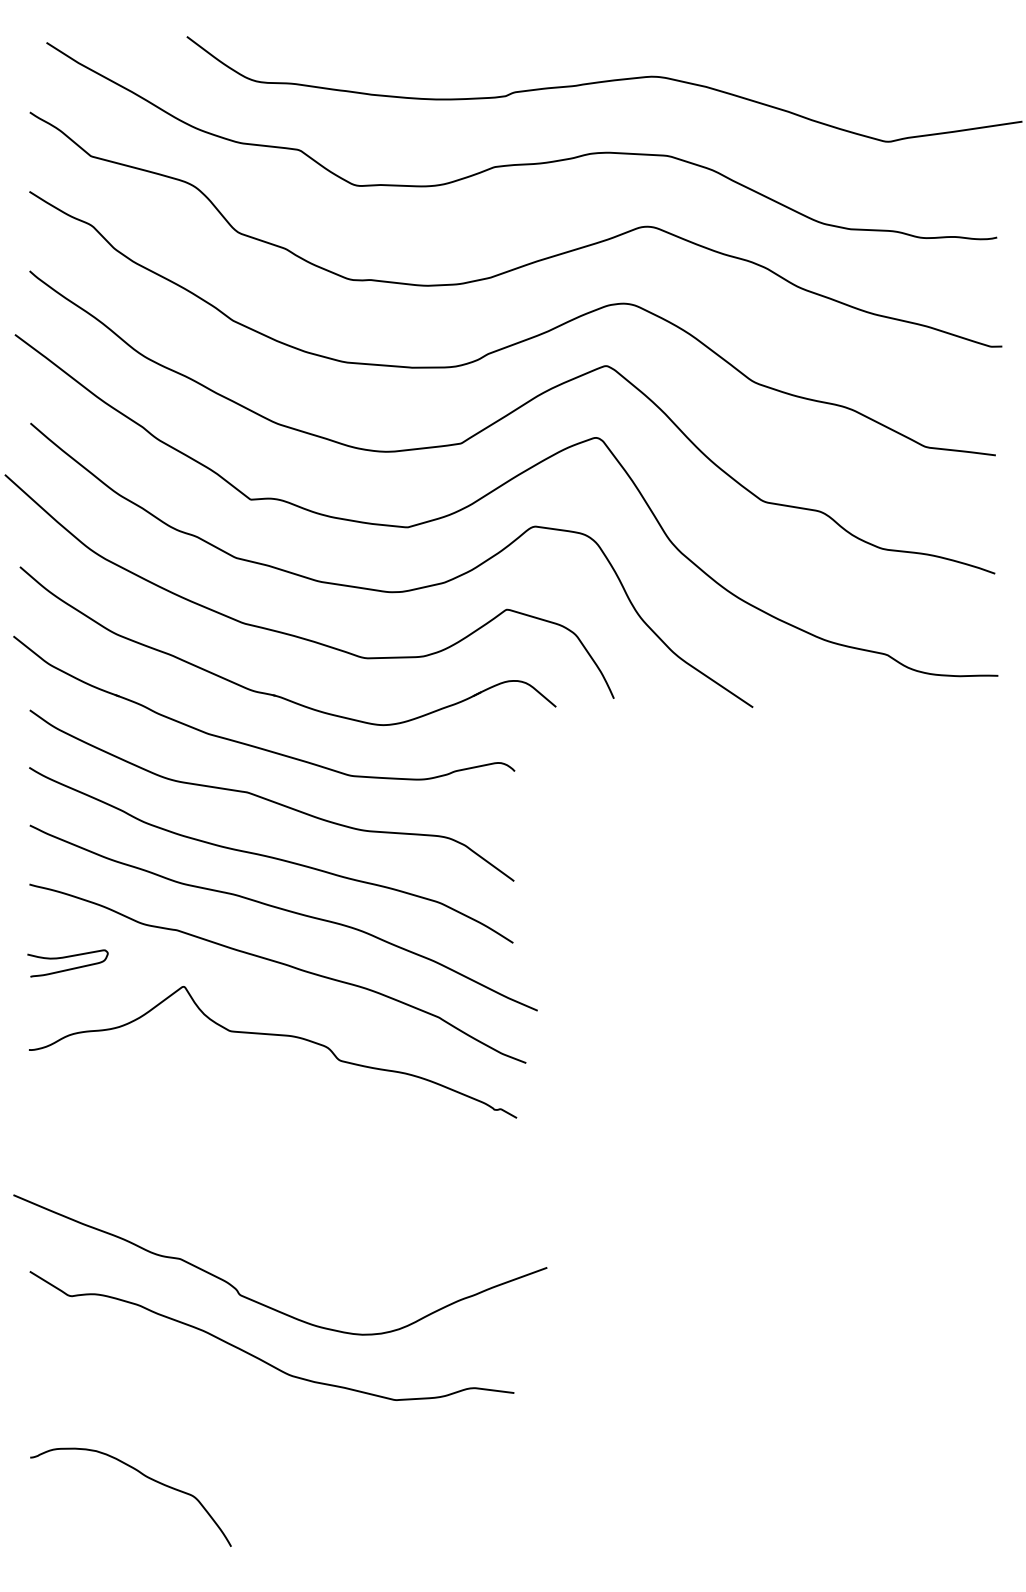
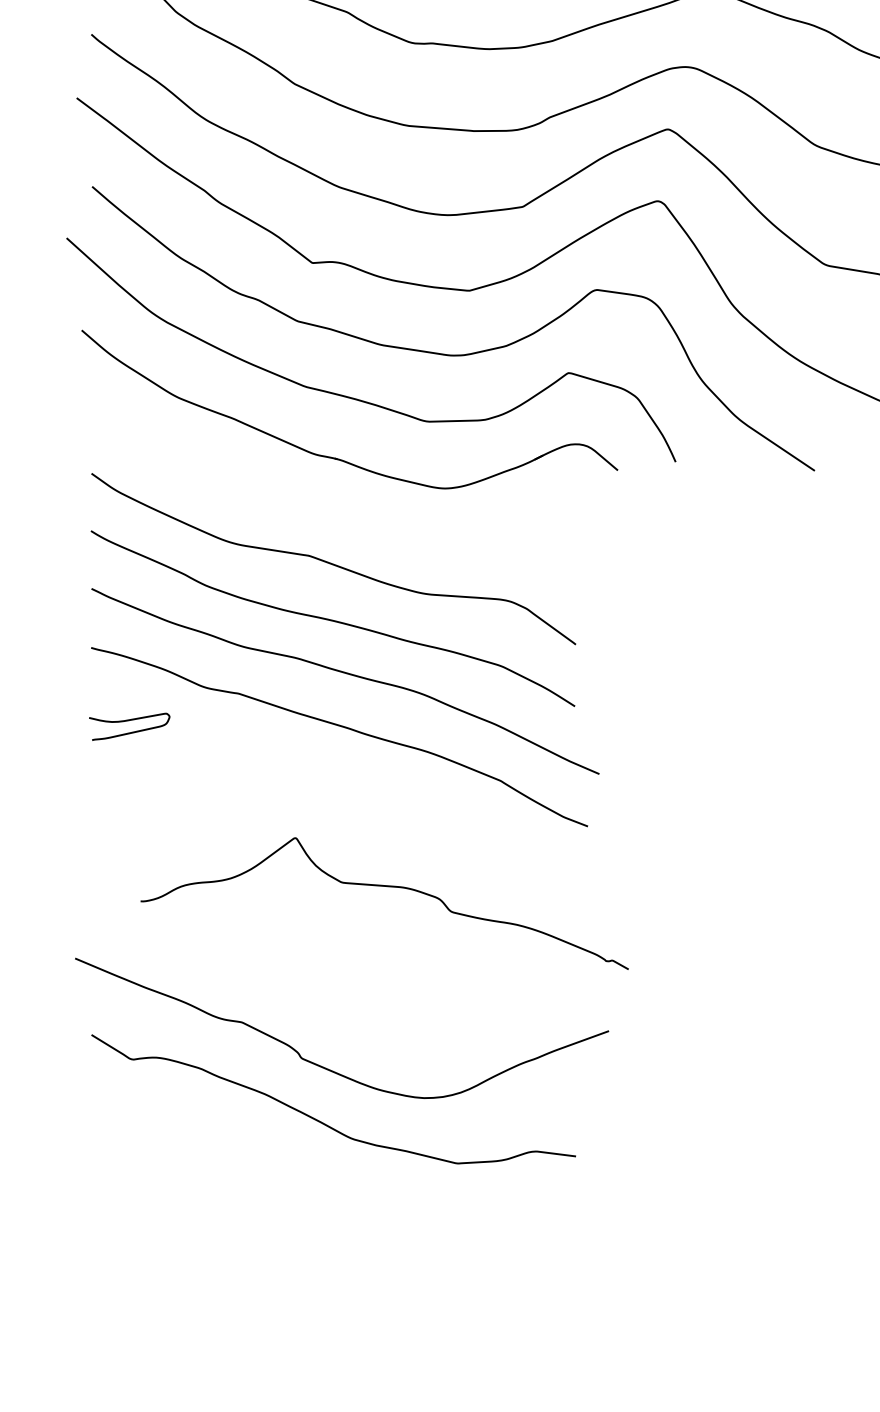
part: (254, 745) -> (316, 508), removed
curve: (273, 1035) -> (385, 886), moved
curve: (142, 1475) -> (204, 1238), removed

